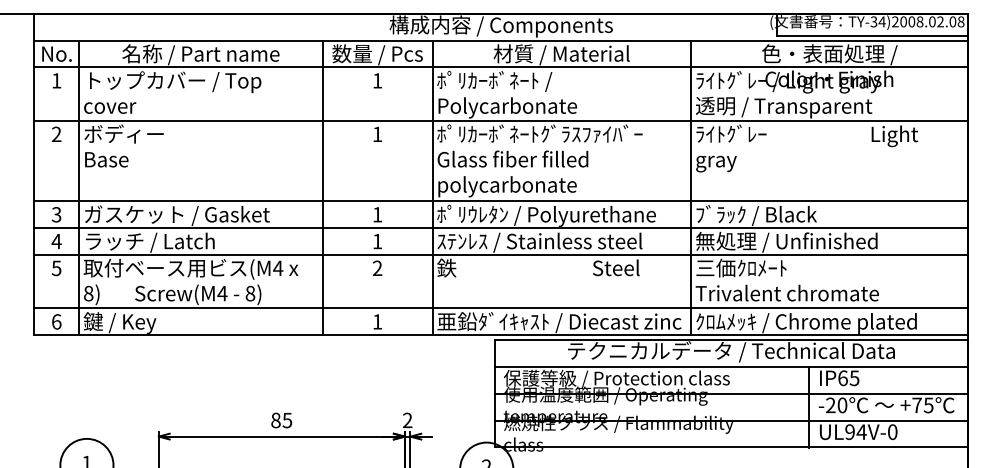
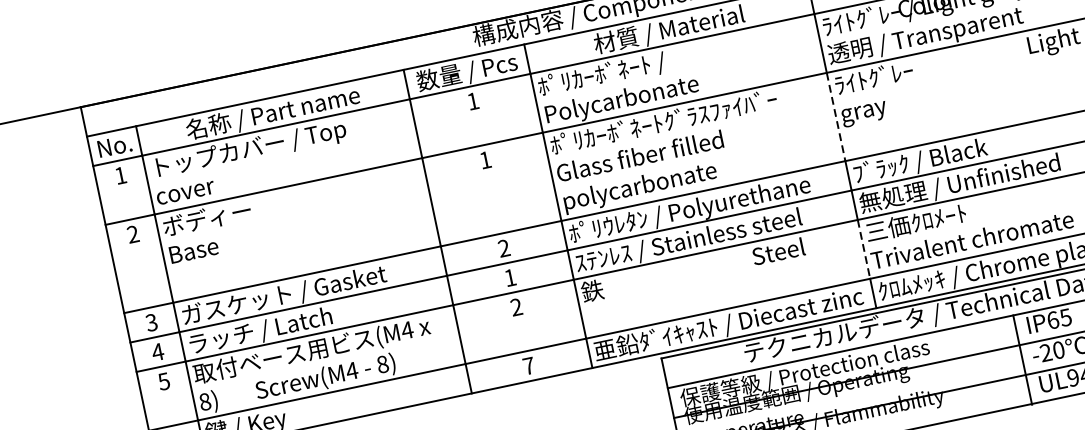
line: (691, 161) -> (836, 117), solid -> dashed
text: (377, 214) -> (503, 248), 1 -> 2
line: (691, 281) -> (864, 249), solid -> dashed
text: (377, 321) -> (528, 365), 1 -> 7

